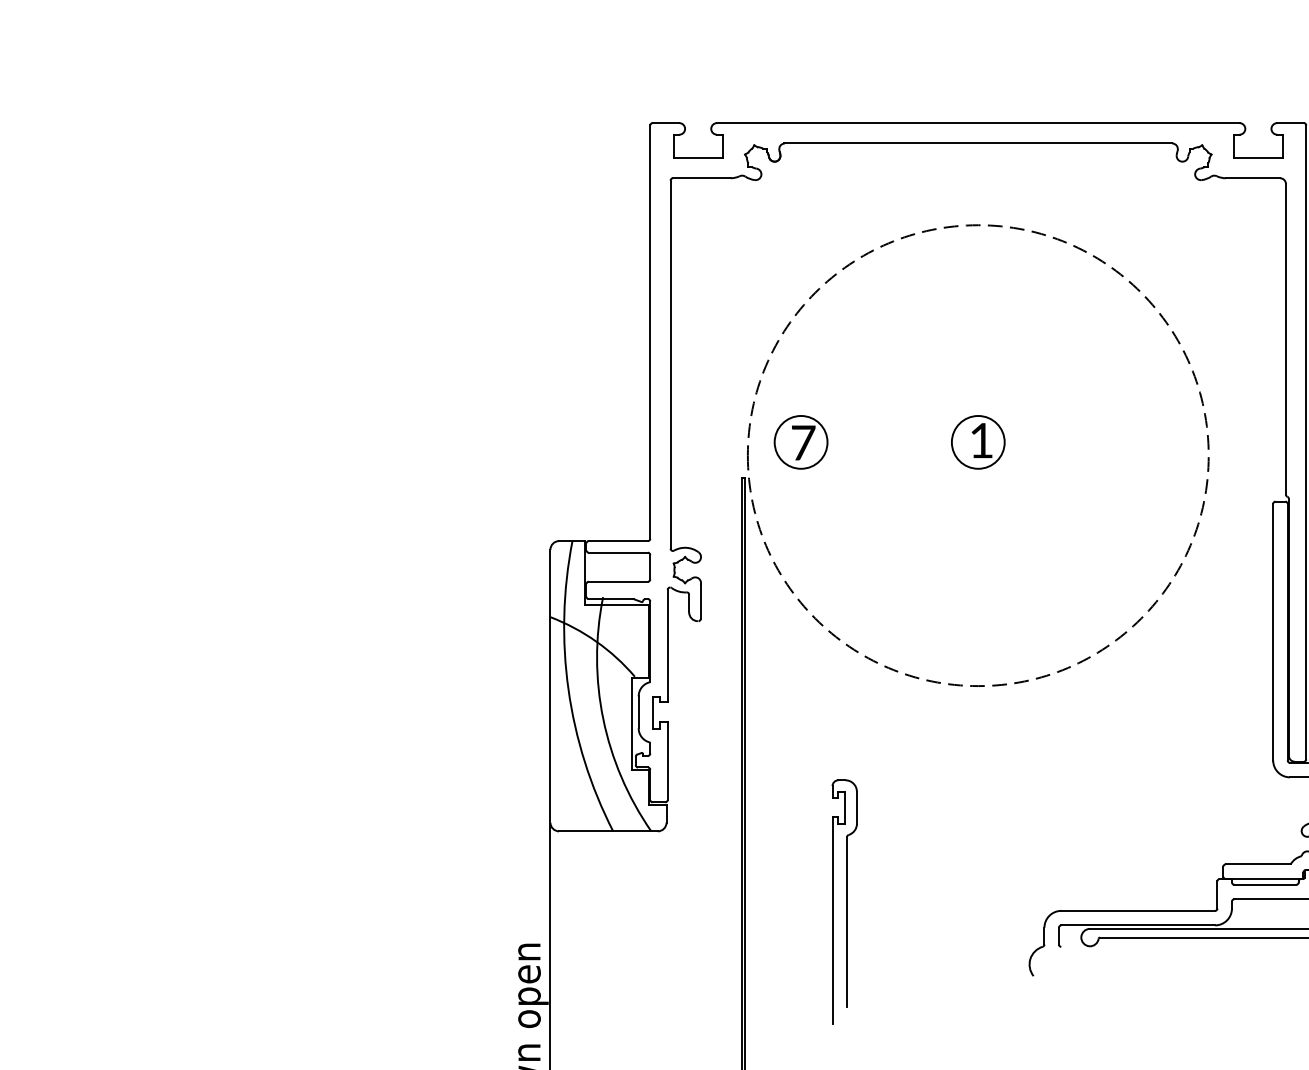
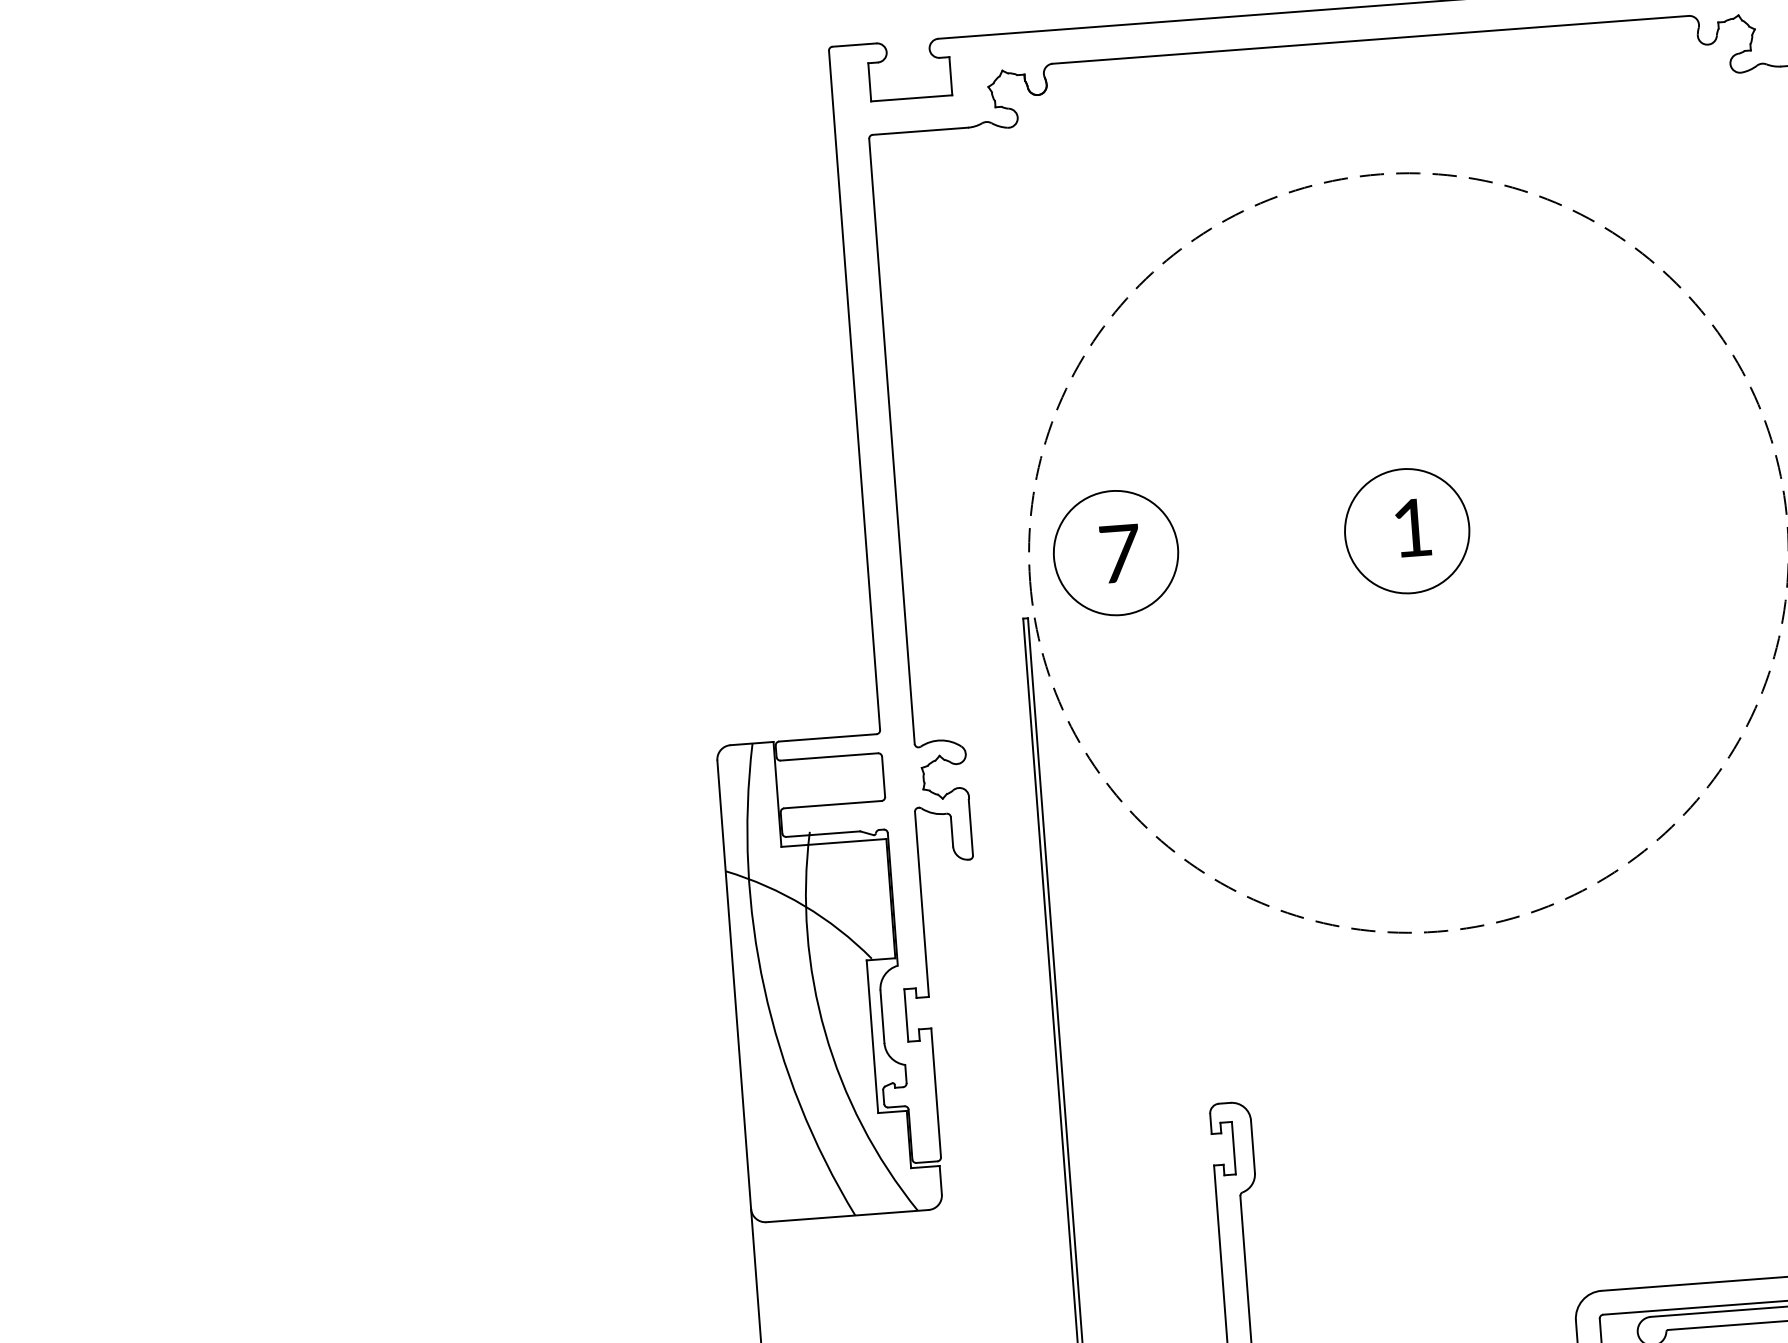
circle: (800, 442) -> (1115, 553), size x1.43
circle: (978, 442) -> (1407, 531), size x1.43

